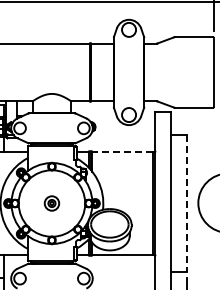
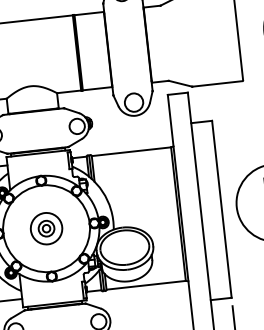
line: (122, 152) -> (130, 152), dashed -> solid
part: (51, 203) -> (45, 228), size x1.67
line: (186, 204) -> (221, 210), dashed -> solid

